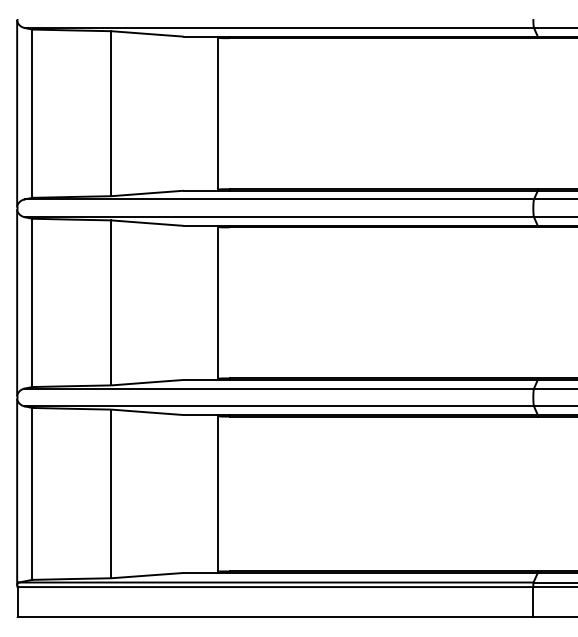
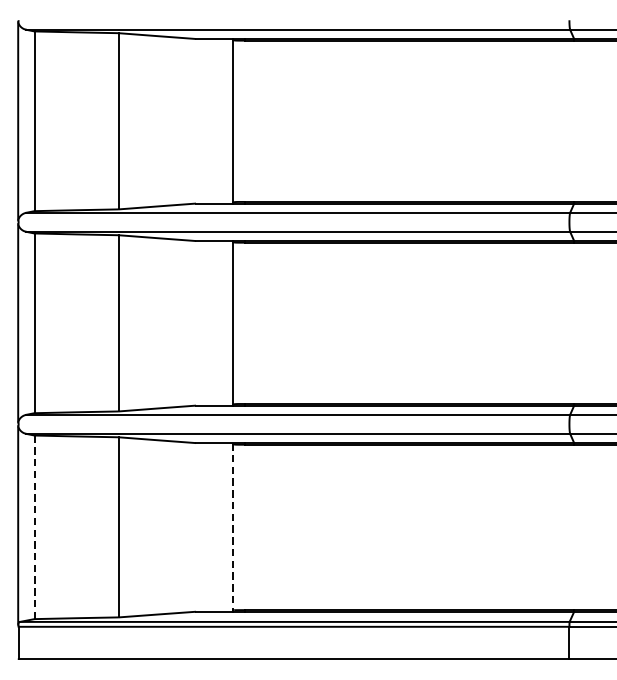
line: (32, 493) -> (34, 526), solid -> dashed
line: (218, 493) -> (233, 526), solid -> dashed

